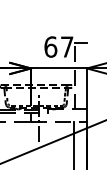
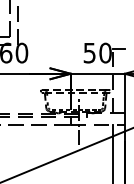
text: (58, 46) -> (97, 52), 67 -> 50

